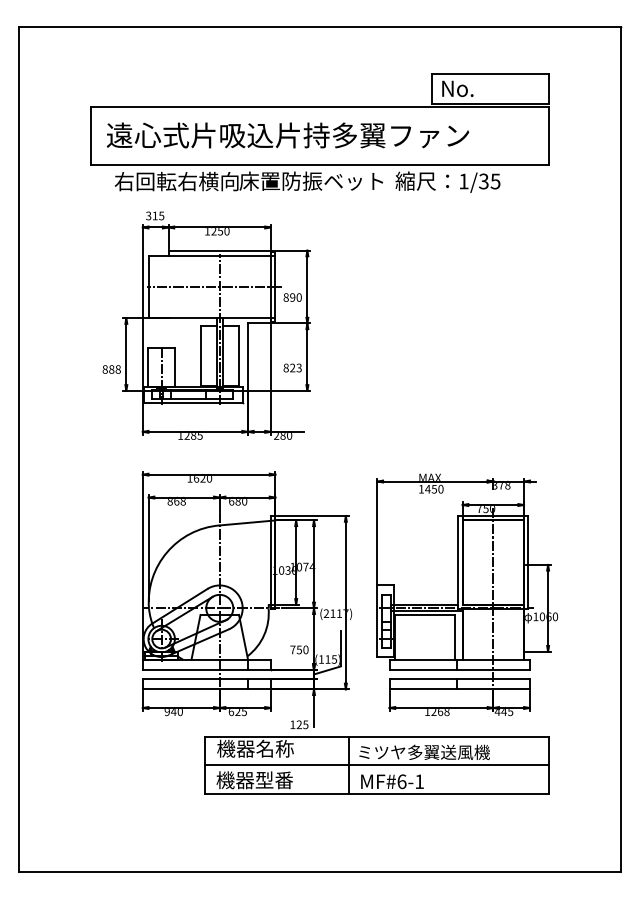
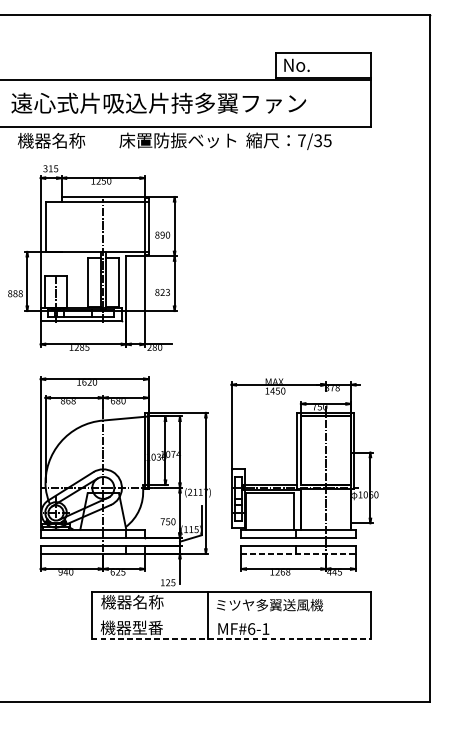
text: (176, 181) -> (68, 140), 右回転右横向 -> 機器名称
text: (463, 181) -> (301, 140), 1/35 -> 7/35
line: (213, 287) -> (98, 226), removed
line: (460, 689) -> (299, 553), solid -> dashed
line: (377, 765) -> (231, 615), removed
line: (377, 793) -> (231, 638), solid -> dashed

